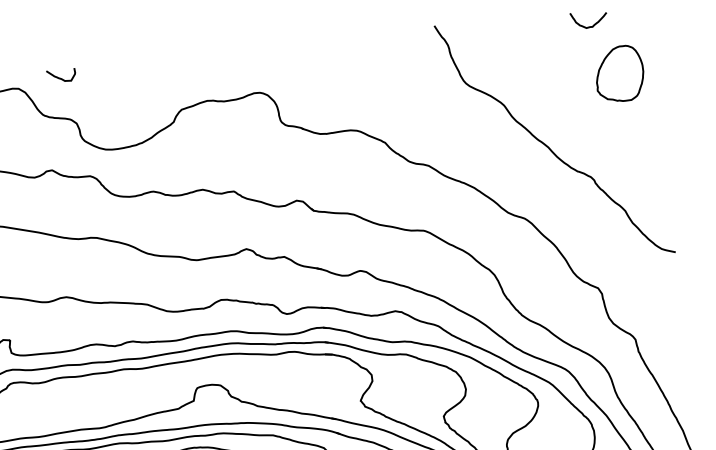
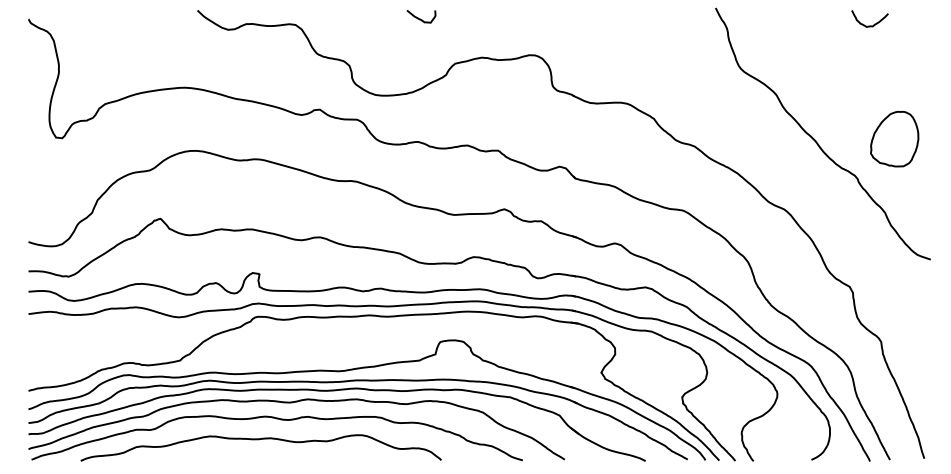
part: (619, 74) -> (894, 139), moved
curve: (60, 77) -> (420, 18), moved

